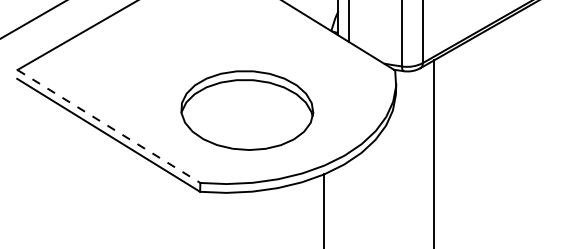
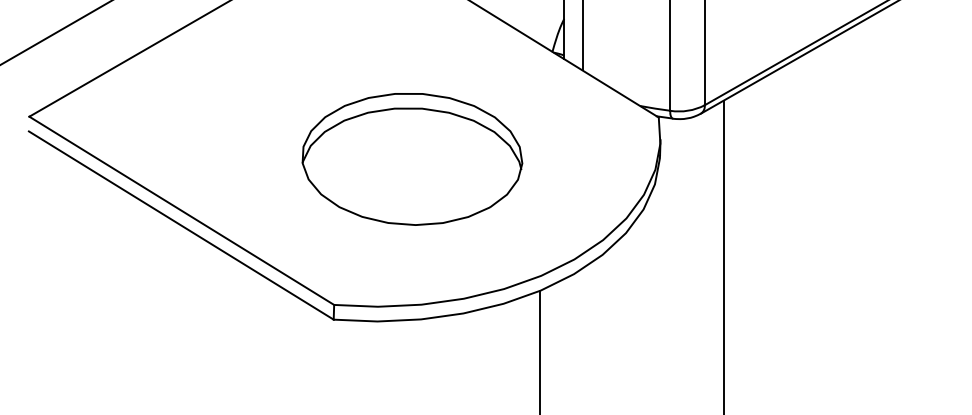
part: (247, 110) -> (412, 159), moved
line: (109, 126) -> (182, 210), dashed -> solid

